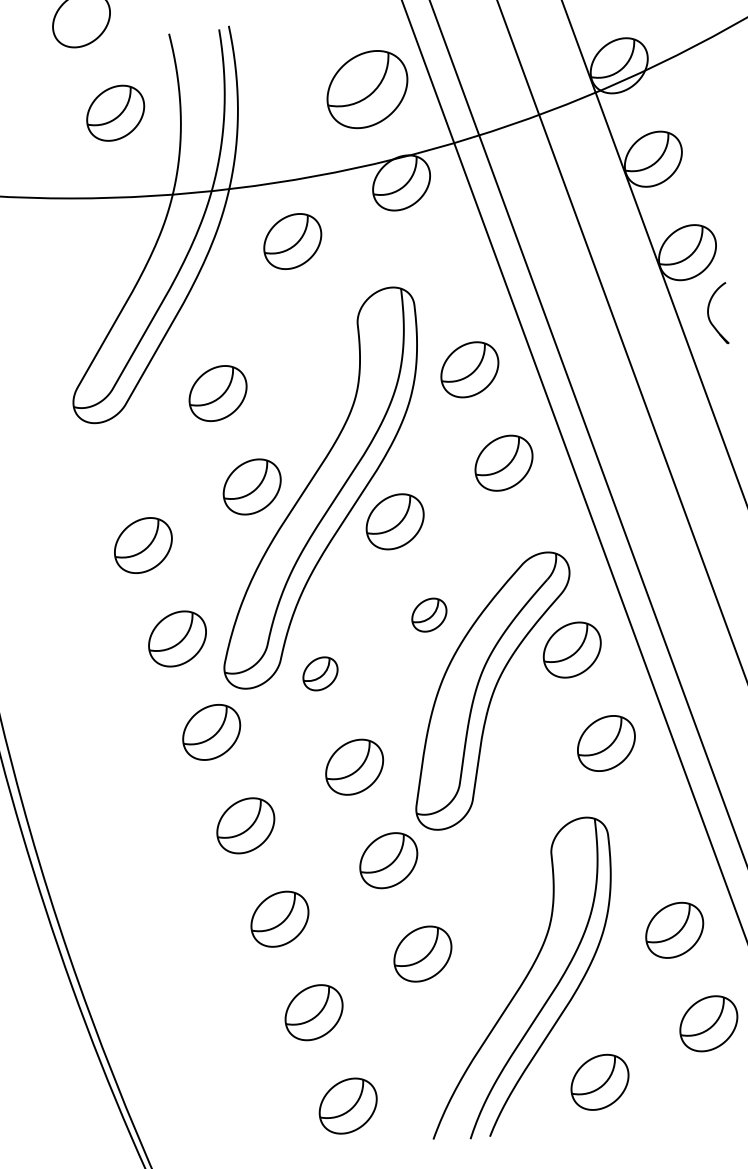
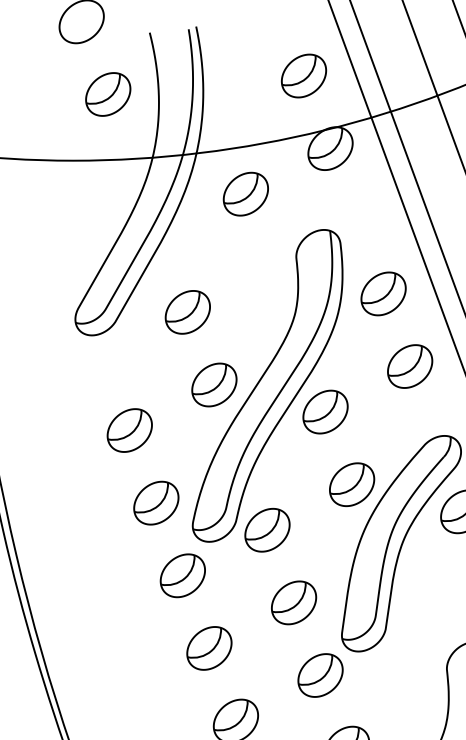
part: (367, 89) -> (304, 76), size x0.71
part: (429, 614) -> (352, 484), size x1.67
part: (320, 673) -> (267, 530), size x1.67

